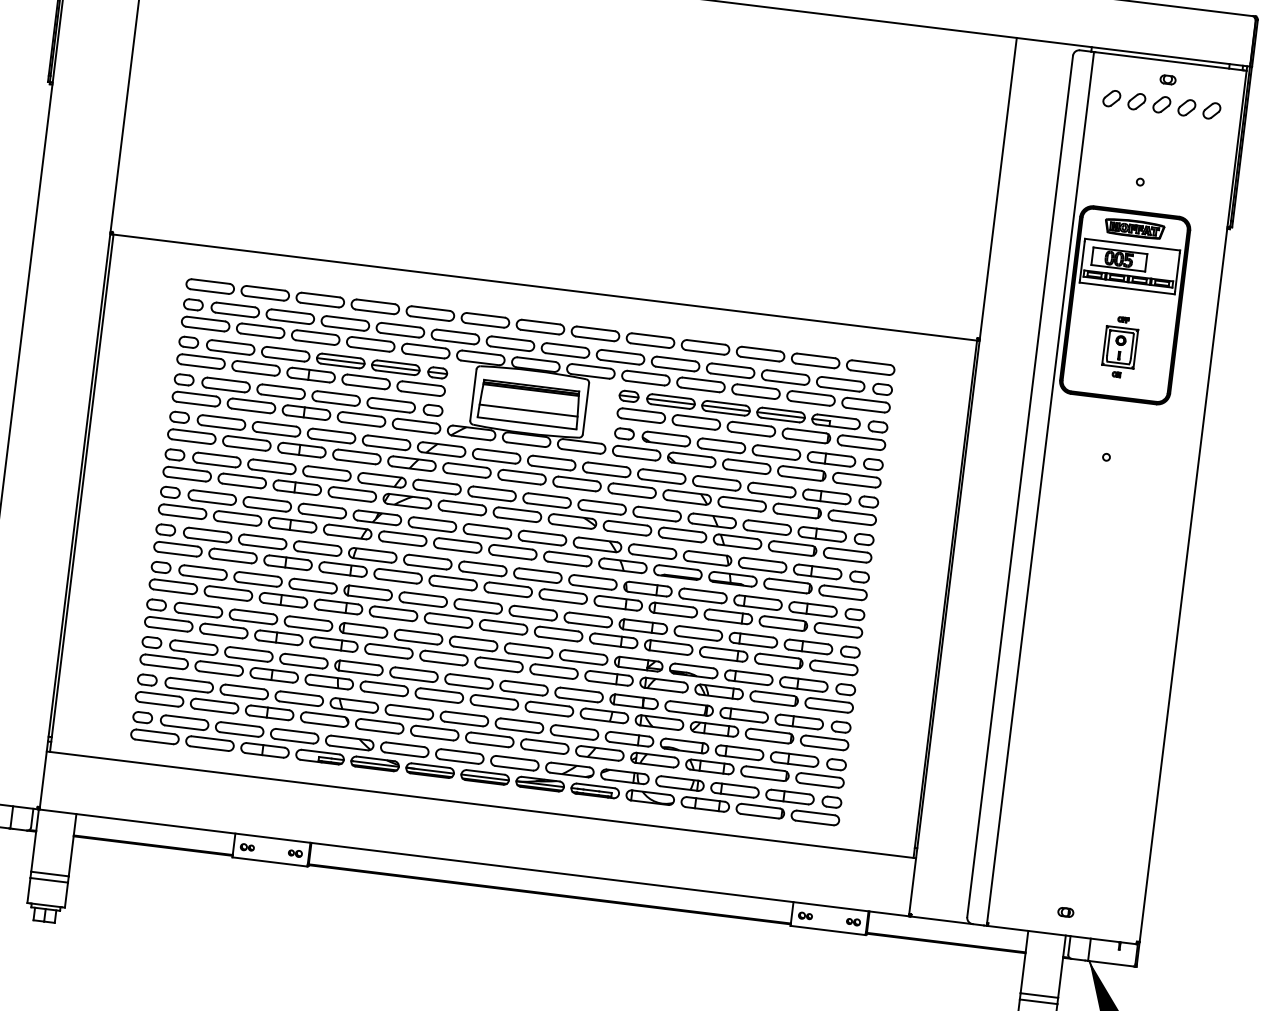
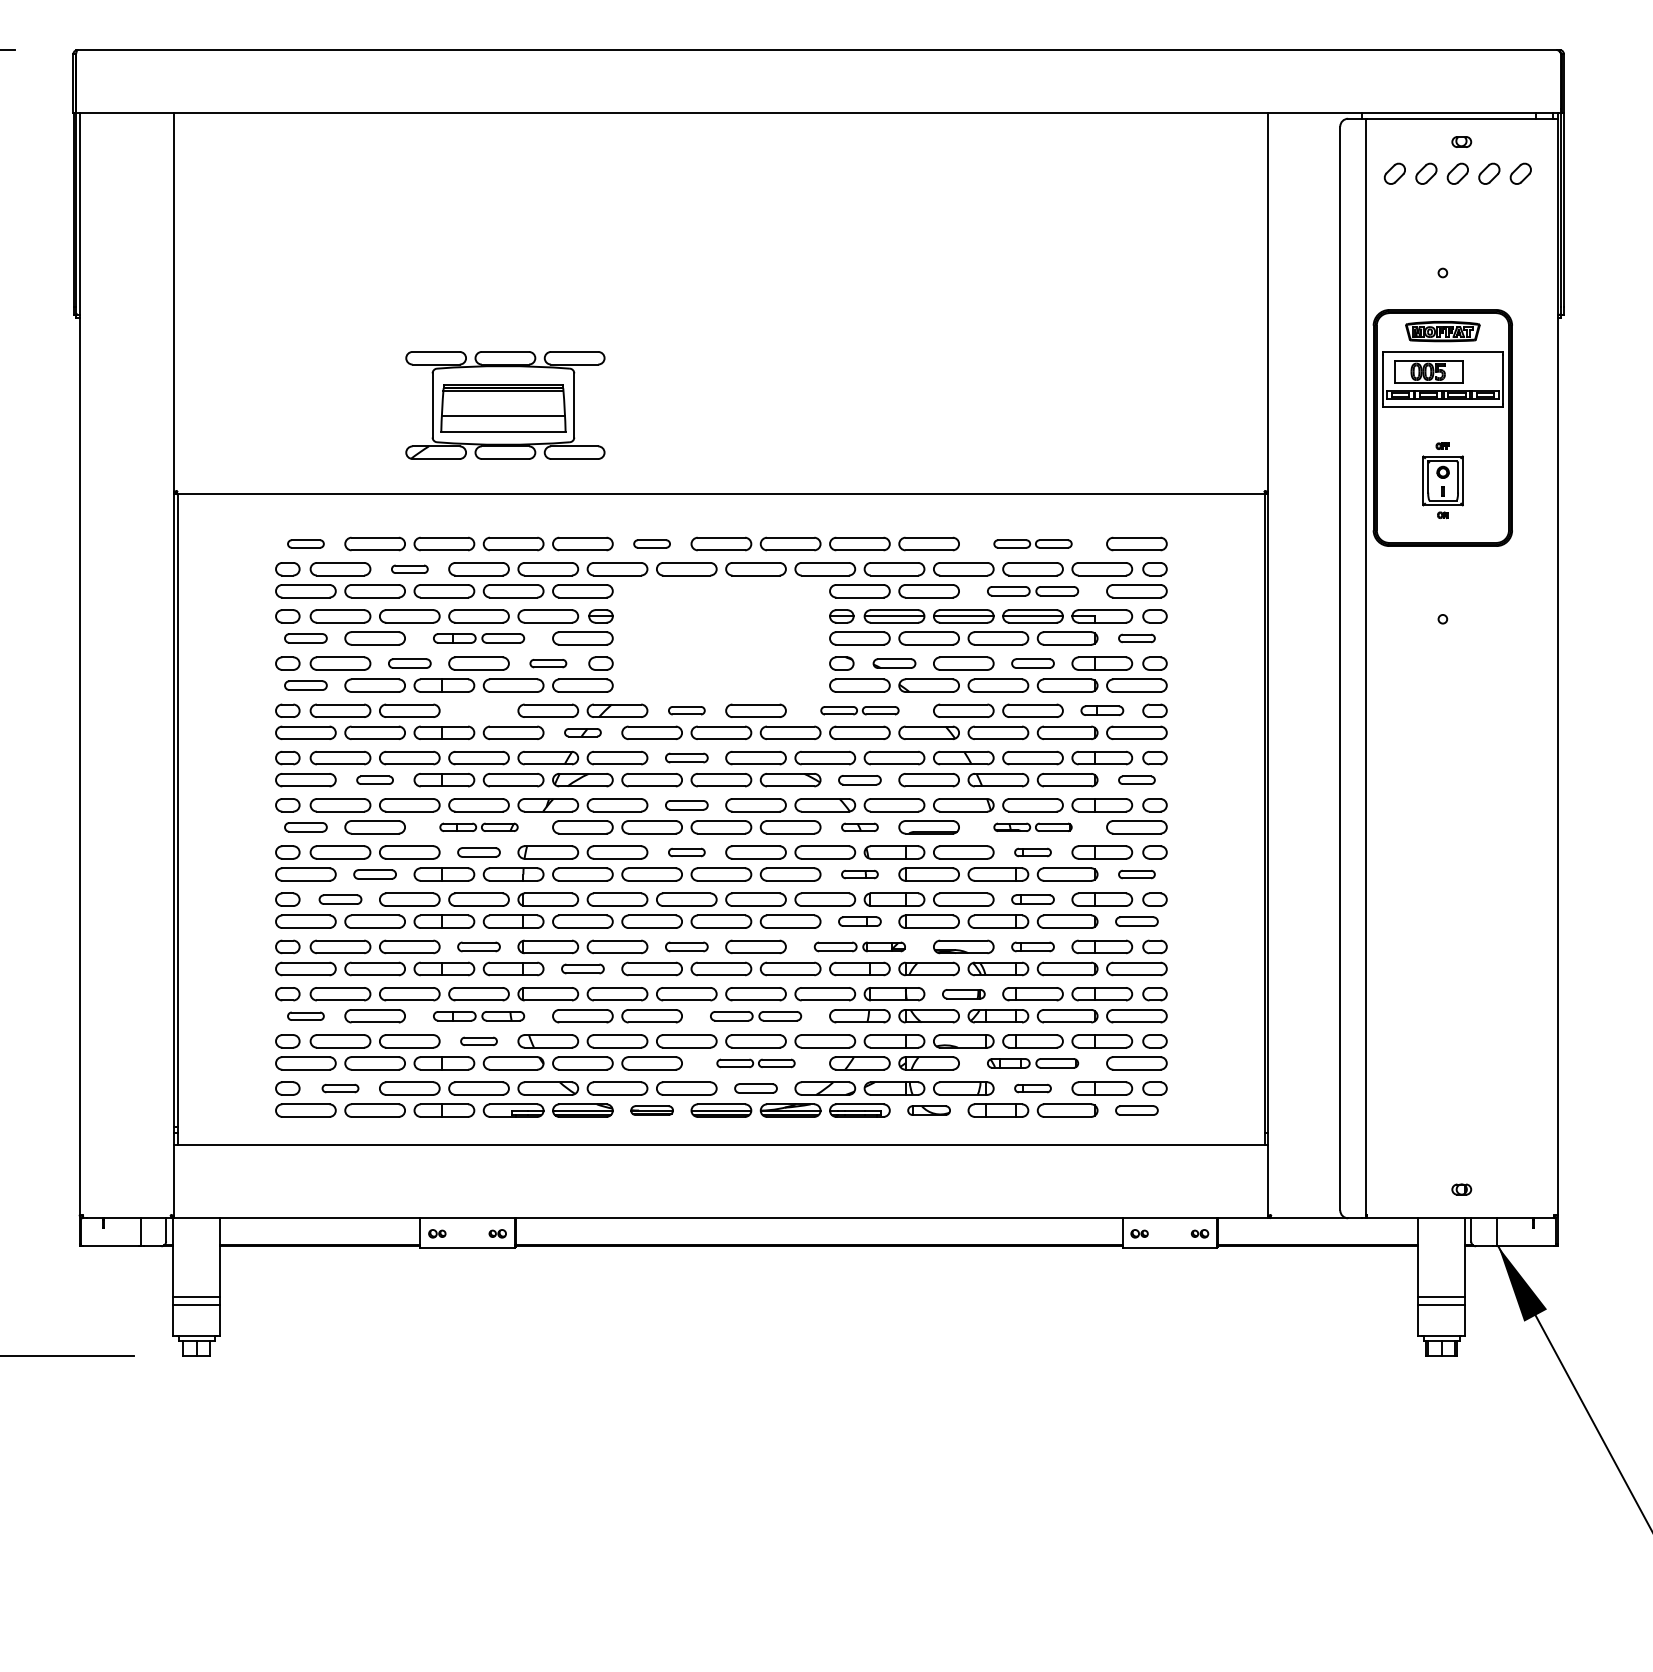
part: (209, 286) -> (305, 543), size x0.6
part: (290, 316) -> (409, 569), size x0.6
part: (484, 319) -> (651, 543), size x0.6
part: (787, 357) -> (1032, 543), size x0.6
part: (200, 361) -> (305, 638), size x0.7
line: (340, 361) -> (478, 616), removed
line: (395, 367) -> (548, 616), removed
part: (338, 378) -> (478, 638), size x0.7
part: (280, 391) -> (409, 663), size x0.7
part: (783, 395) -> (1032, 591), size x0.7
part: (196, 398) -> (305, 685), size x0.7
part: (531, 402) -> (505, 405), moved
part: (391, 405) -> (548, 663), size x0.6
part: (331, 435) -> (478, 710), removed
part: (666, 438) -> (894, 663), size x0.7
part: (861, 442) -> (1136, 638), size x0.6
part: (776, 452) -> (1032, 663), size x0.7
part: (496, 456) -> (686, 710), size x0.6
part: (411, 463) -> (582, 732), size x0.6
part: (633, 472) -> (859, 710), size x0.6
part: (241, 481) -> (374, 780), size x0.6
part: (491, 493) -> (686, 757), size x0.7
part: (827, 496) -> (1102, 710), size x0.7
part: (182, 511) -> (305, 827), size x0.7
part: (319, 528) -> (478, 827), size x0.6
part: (627, 528) -> (859, 780), size x0.7
part: (487, 531) -> (686, 805), size x0.7
part: (317, 548) -> (478, 852), size x0.7
part: (232, 555) -> (374, 874), size x0.7
part: (847, 555) -> (1136, 780), size x0.6
part: (622, 565) -> (859, 827), size x0.6
part: (482, 568) -> (686, 852), size x0.6
part: (203, 572) -> (340, 899), size x0.7
part: (760, 582) -> (1032, 827), size x0.6
part: (757, 602) -> (1032, 852), size x0.6
part: (617, 603) -> (859, 874), size x0.6
part: (308, 623) -> (478, 946), size x0.7
part: (838, 630) -> (1136, 874), size x0.6
part: (753, 639) -> (1032, 899), size x0.7
part: (613, 640) -> (859, 921), size x0.7
part: (473, 643) -> (686, 946), size x0.7
part: (388, 650) -> (582, 968), size x0.7
part: (610, 660) -> (859, 946), size x0.7
part: (163, 662) -> (305, 1016), size x0.6
part: (833, 667) -> (1136, 921), size x0.7
part: (748, 677) -> (1032, 946), size x0.7
part: (301, 678) -> (478, 1016), size x0.7
part: (298, 698) -> (478, 1041), size x0.6
part: (521, 705) -> (755, 1016), size x0.7
part: (688, 708) -> (963, 994), size x0.7
part: (184, 722) -> (340, 1088), size x0.6
part: (516, 743) -> (755, 1063), size x0.6
part: (514, 763) -> (755, 1088), size x0.7
part: (429, 770) -> (651, 1110), size x0.7
part: (737, 770) -> (1032, 1063), size x0.7
part: (734, 790) -> (1032, 1088), size x0.6
part: (649, 797) -> (928, 1110), size x0.7
part: (815, 817) -> (1136, 1110), size x0.7

